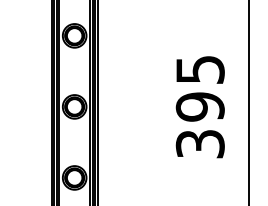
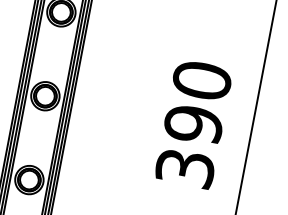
text: (199, 69) -> (201, 80), 395 -> 390

